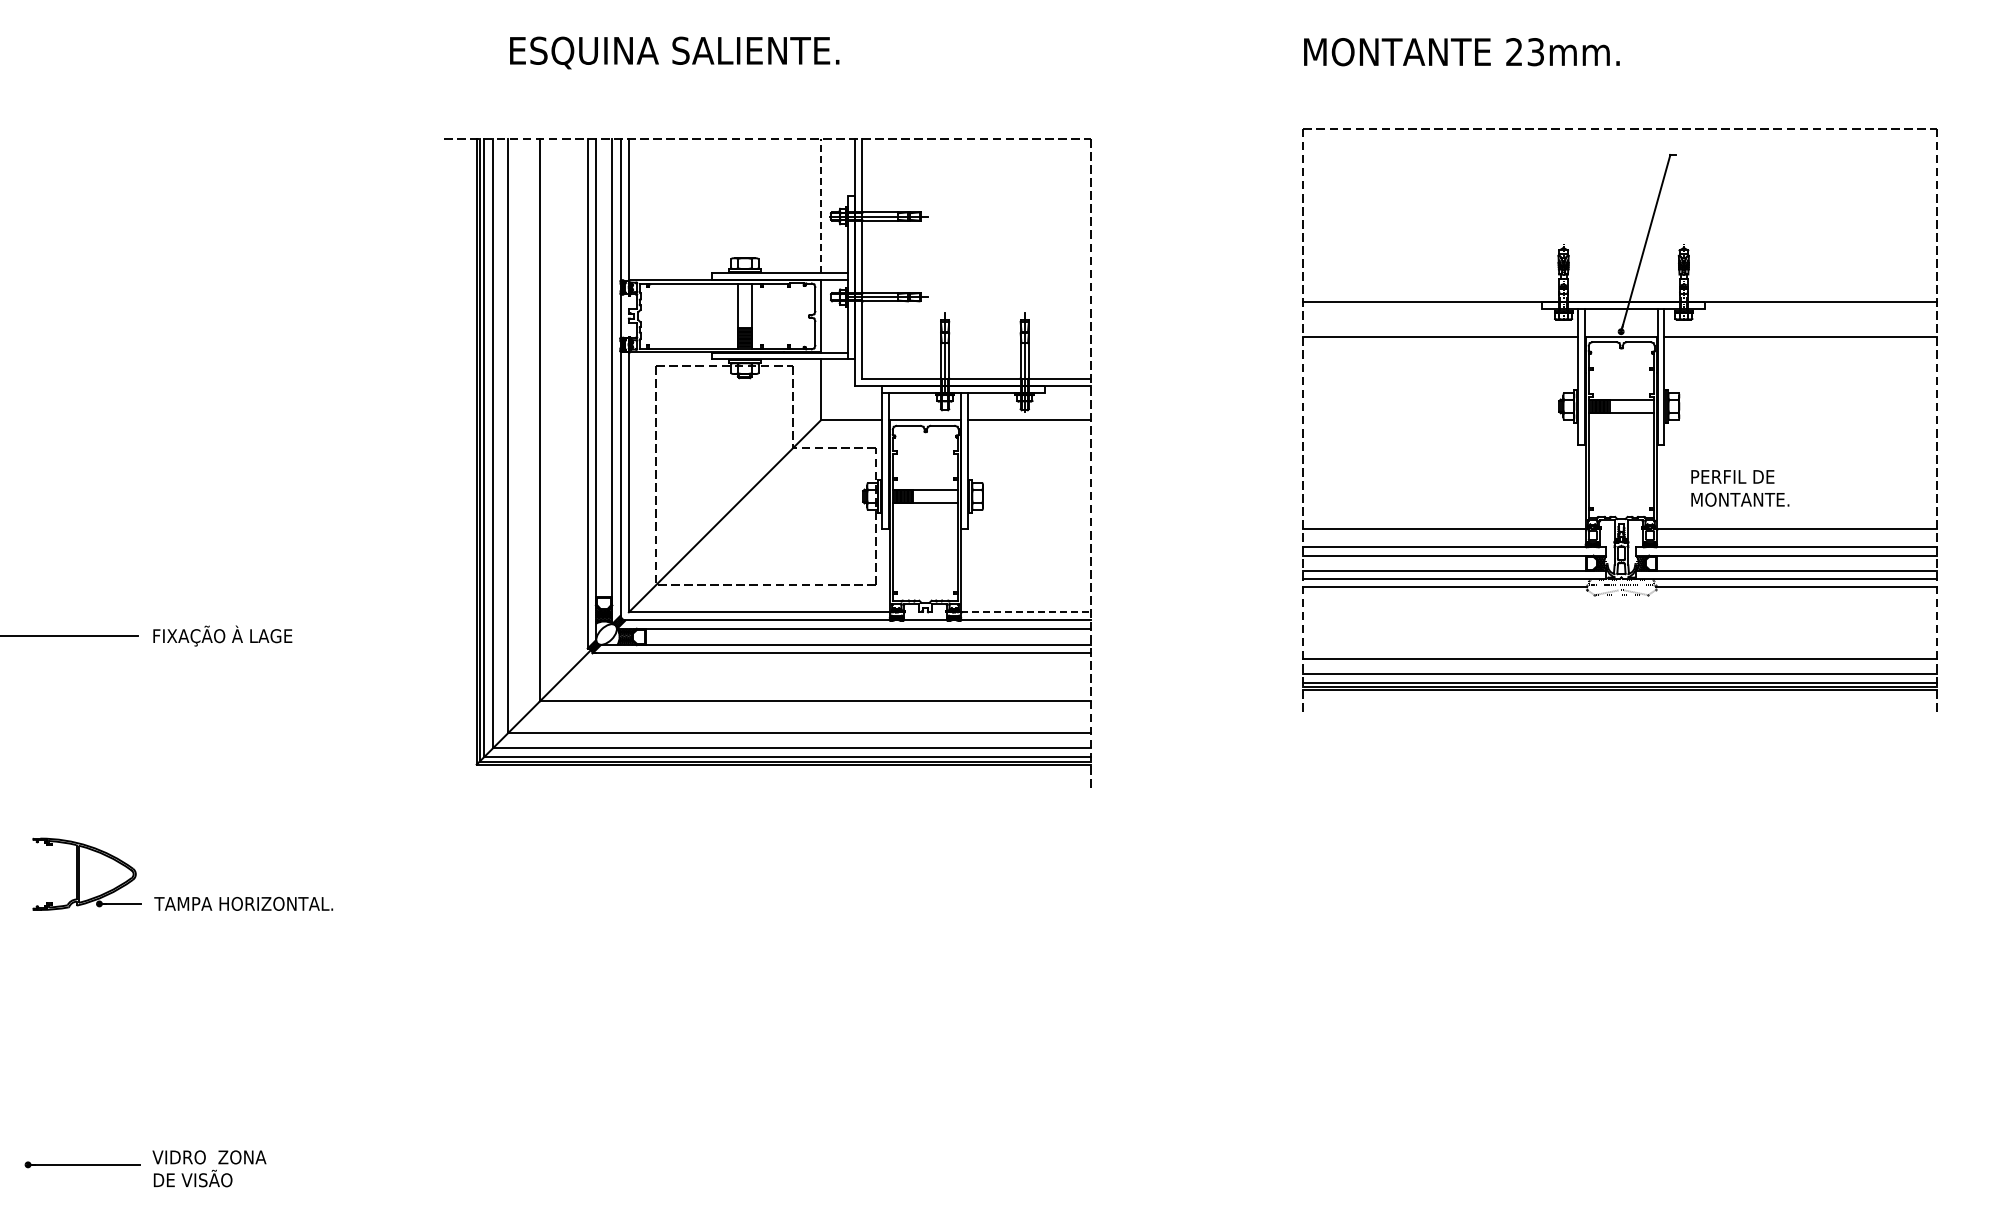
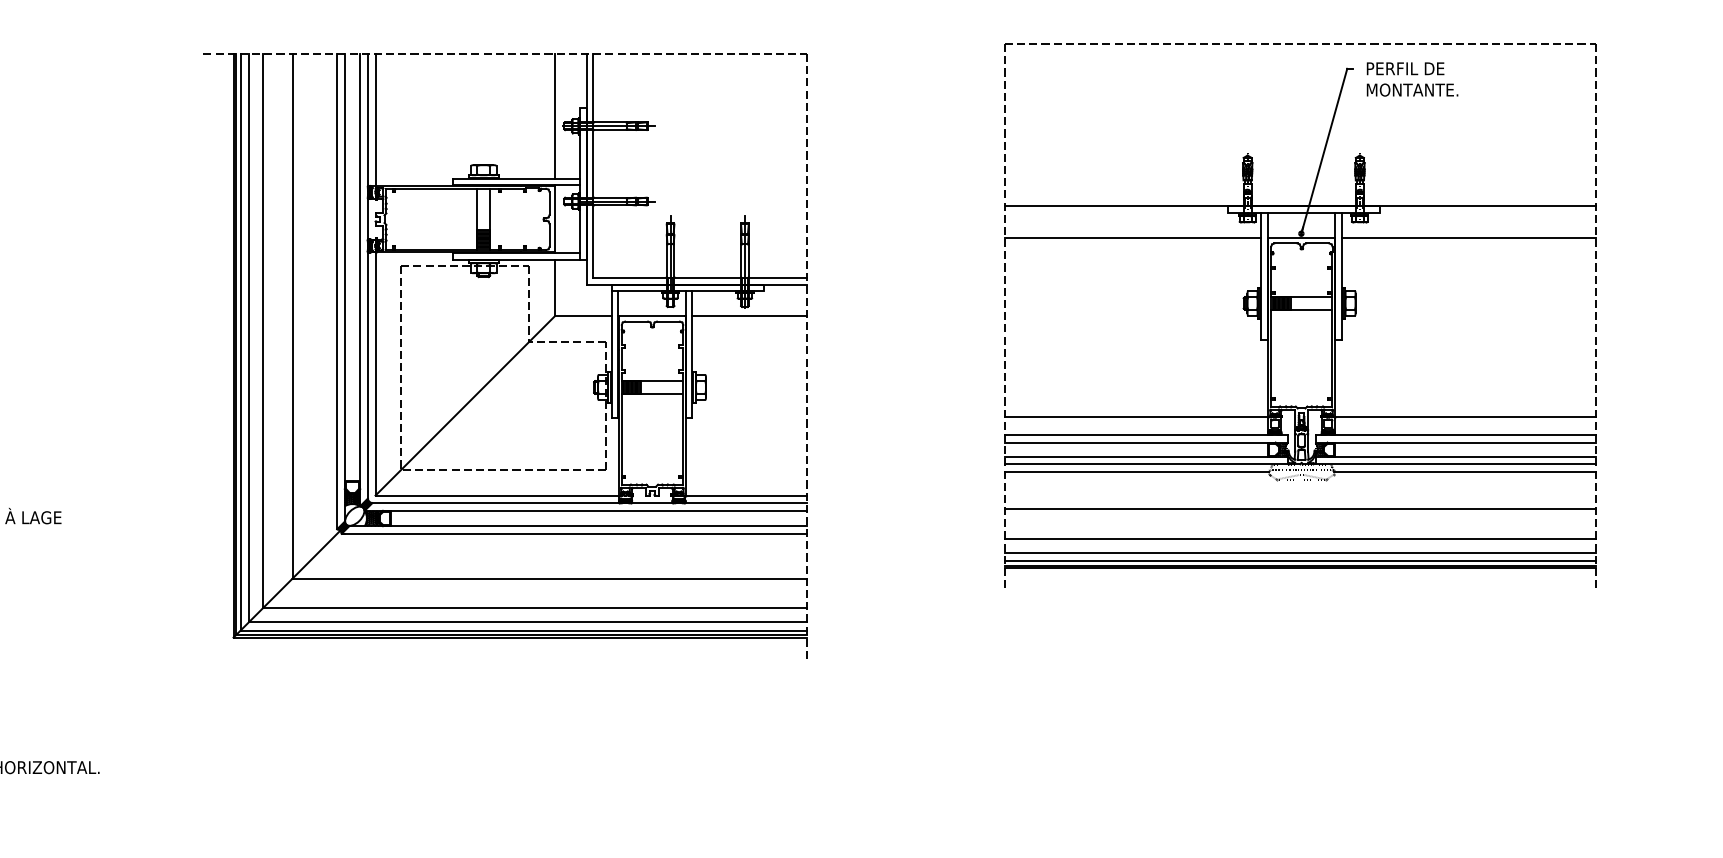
line: (820, 205) -> (554, 115), dashed -> solid
text: (1740, 488) -> (1412, 79), moved
line: (1025, 612) -> (745, 495), dashed -> solid
line: (1619, 627) -> (1299, 509), added

